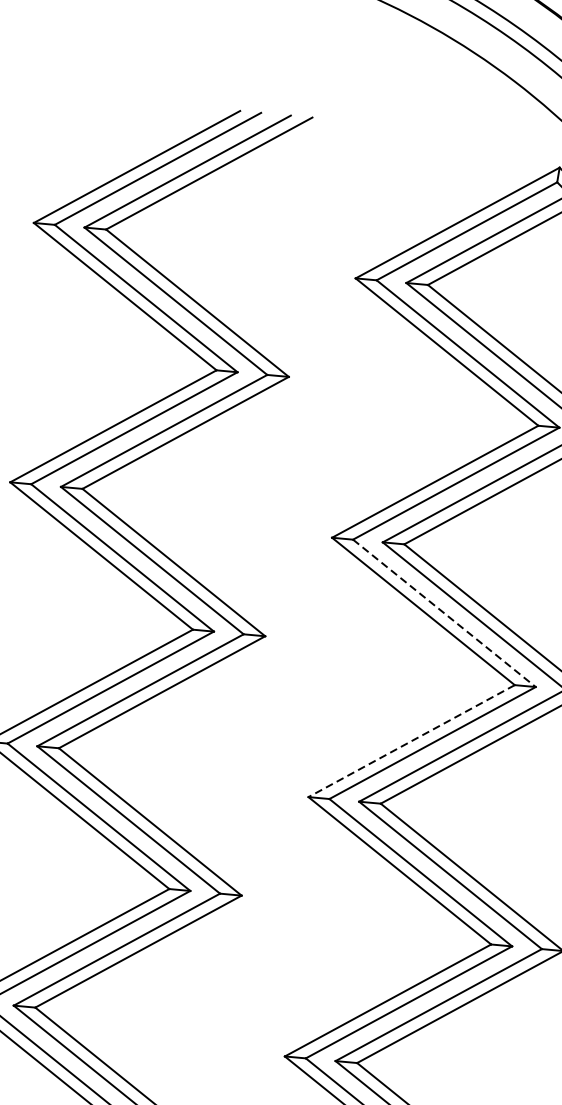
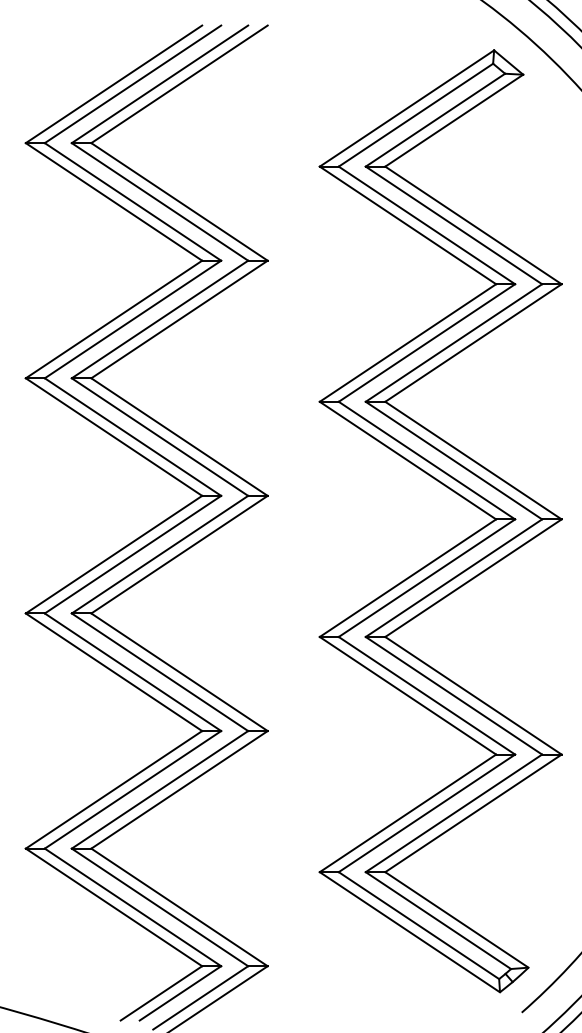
line: (443, 613) -> (426, 460), dashed -> solid
line: (411, 741) -> (407, 578), dashed -> solid

